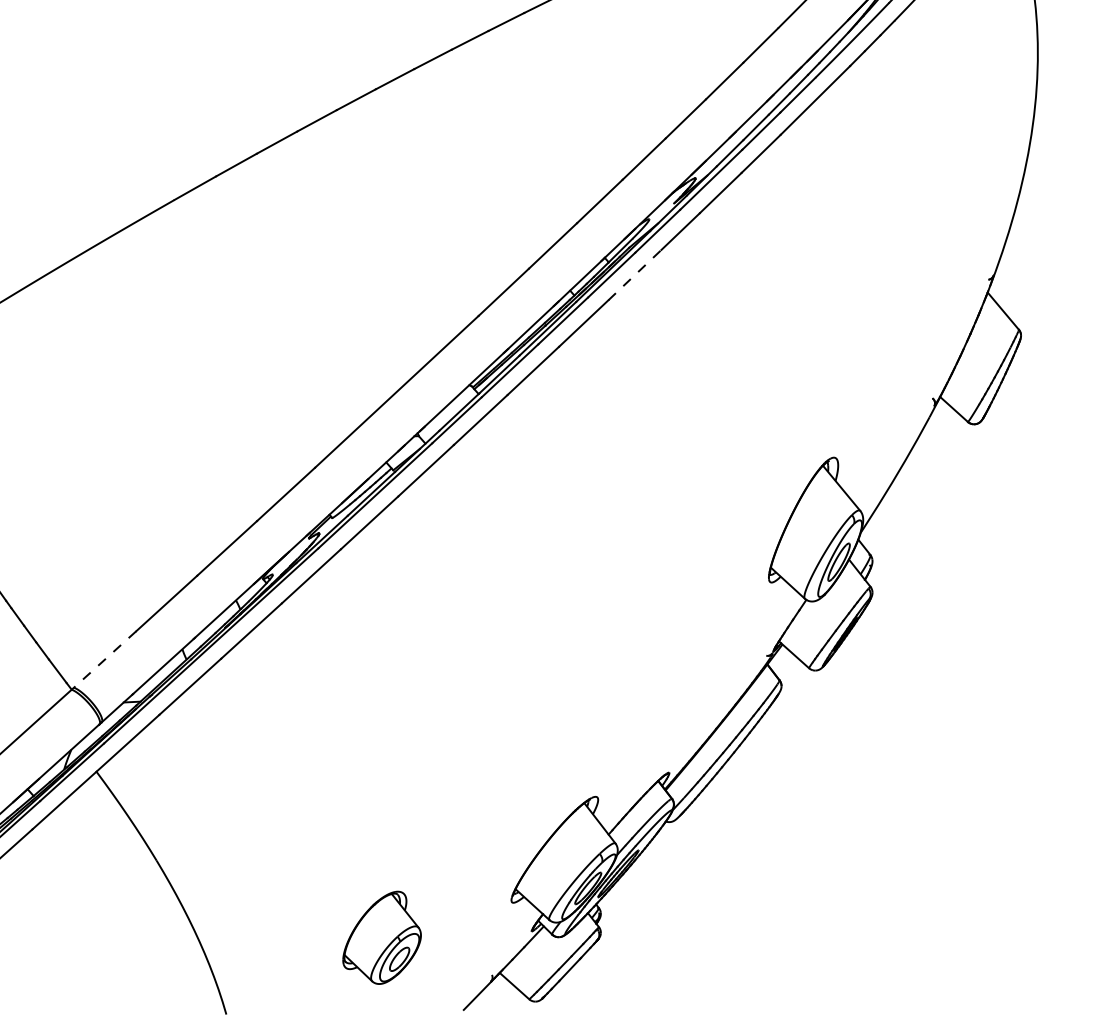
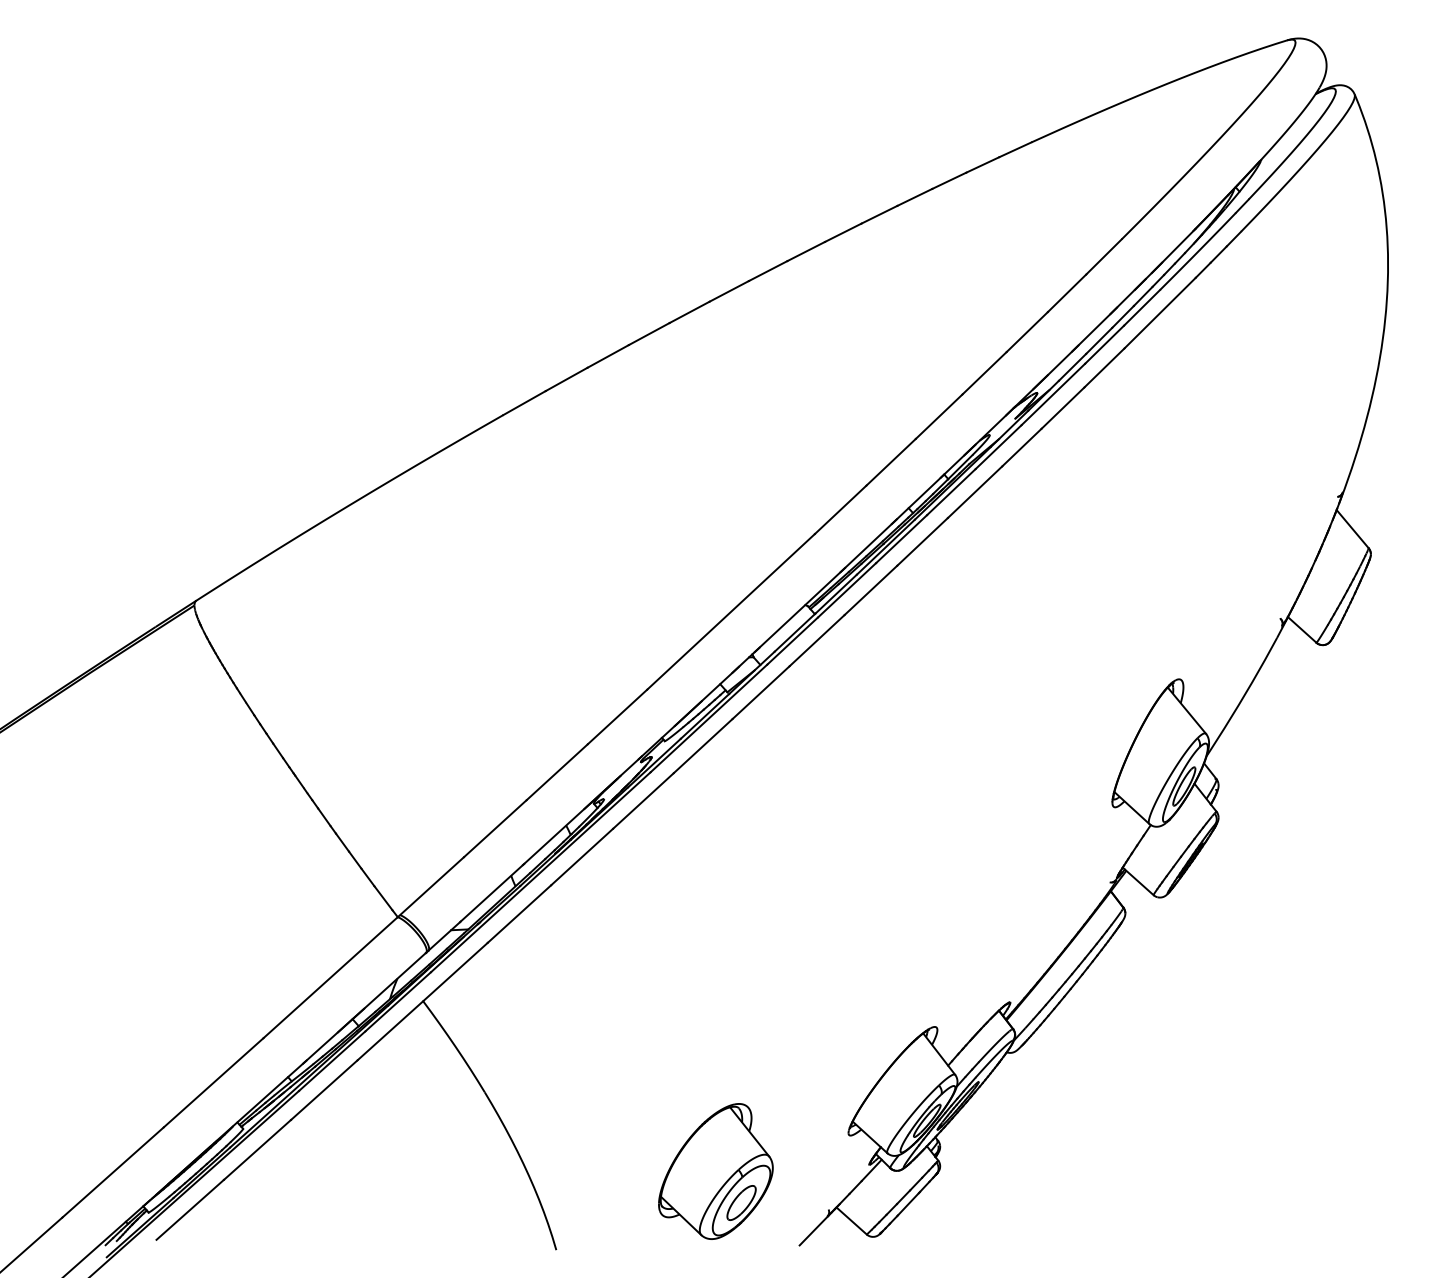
line: (635, 274) -> (975, 491), dashed -> solid
line: (103, 660) -> (430, 887), dashed -> solid
part: (381, 937) -> (715, 1171), size x1.43

